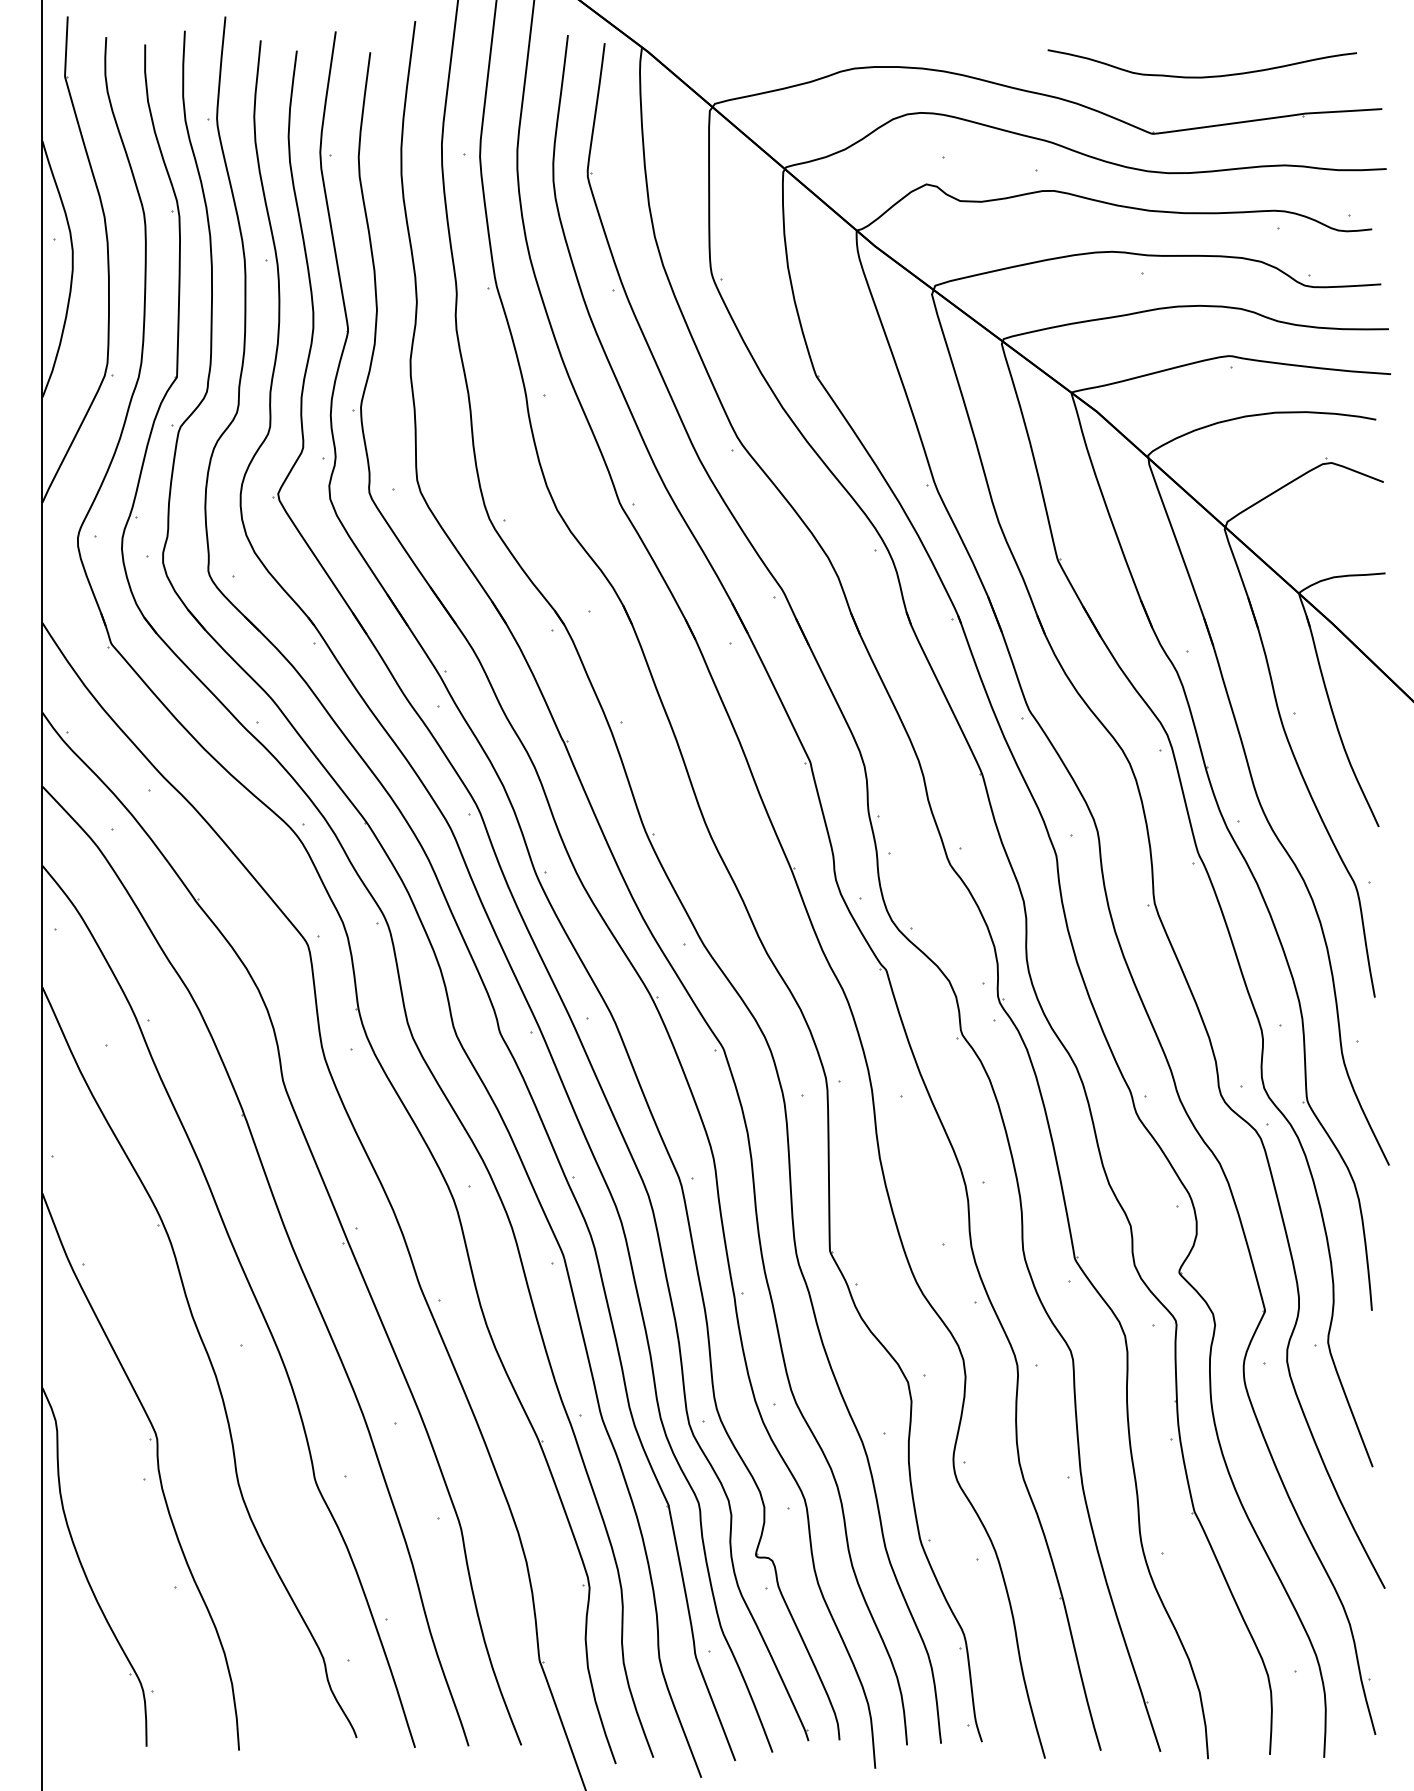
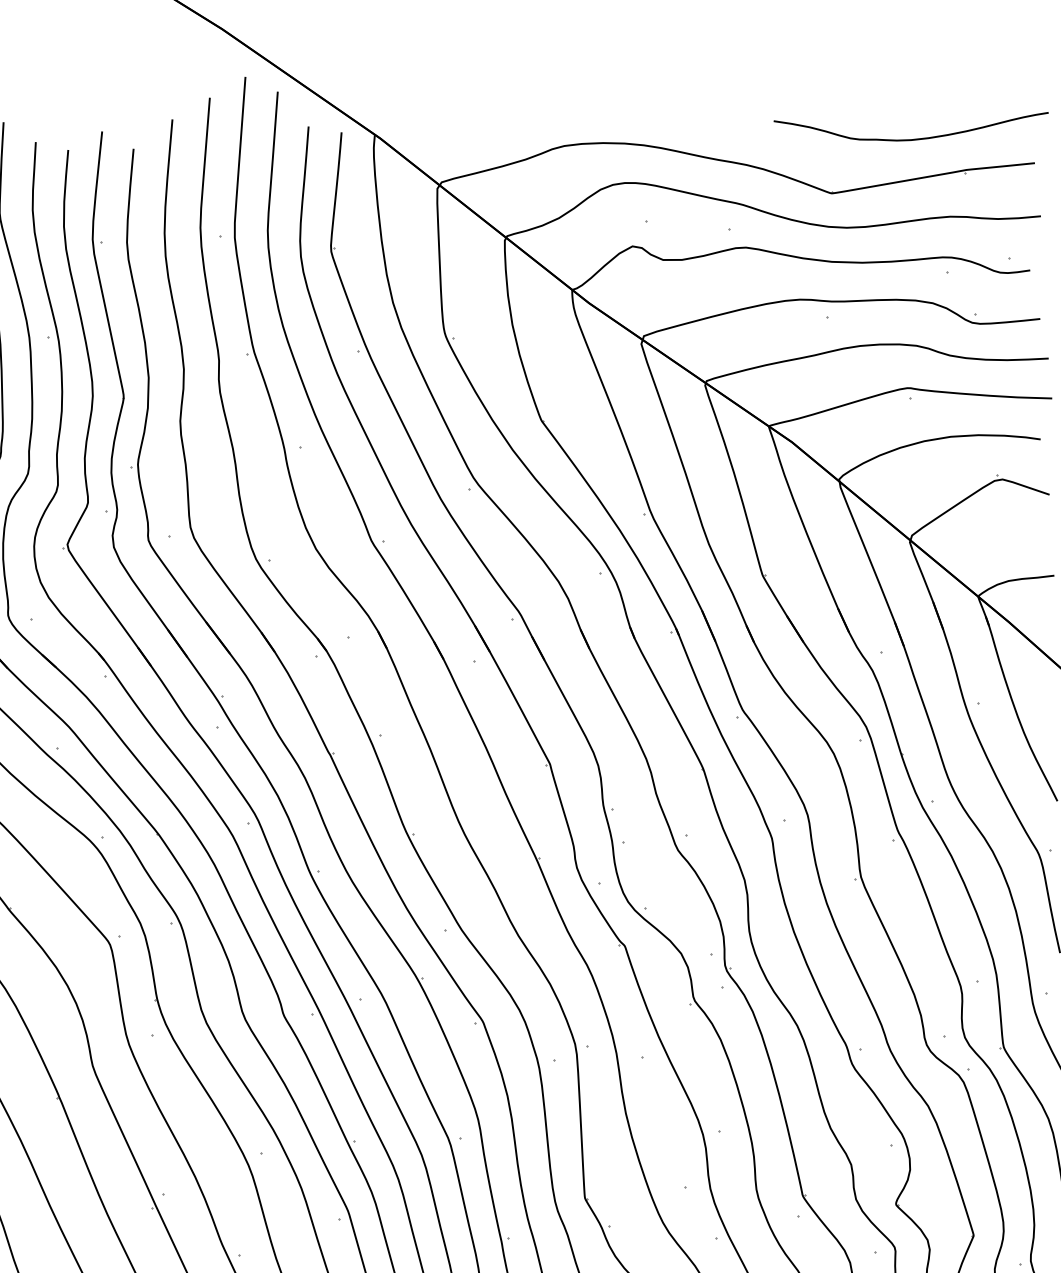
curve: (1201, 76) -> (911, 139), moved

